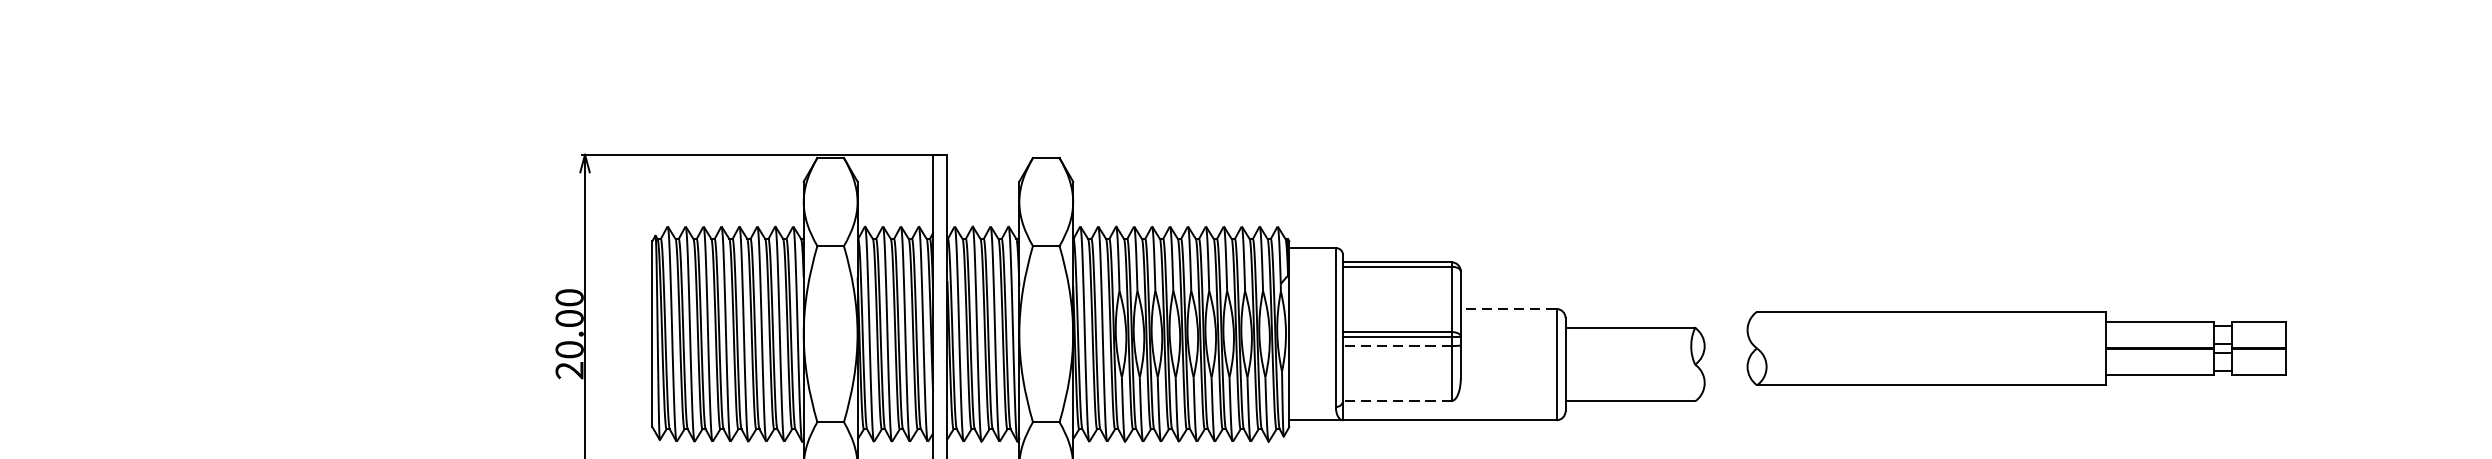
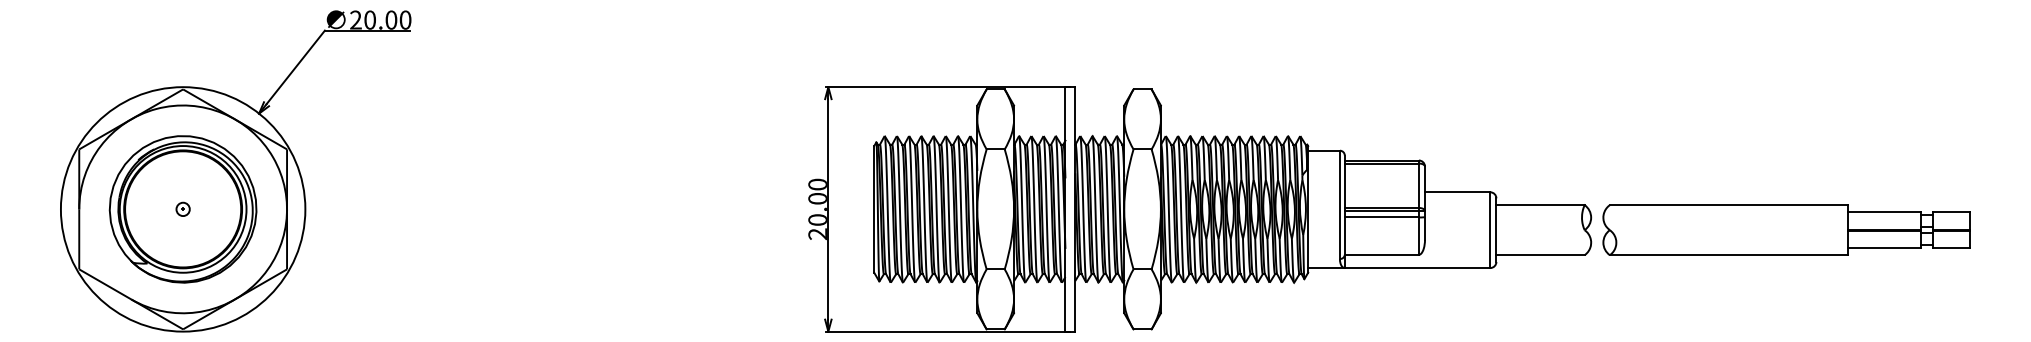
line: (1508, 309) -> (1457, 192), dashed -> solid
line: (1396, 346) -> (1381, 217), dashed -> solid
part: (2016, 347) -> (1786, 229), moved
line: (1396, 400) -> (1381, 254), dashed -> solid

